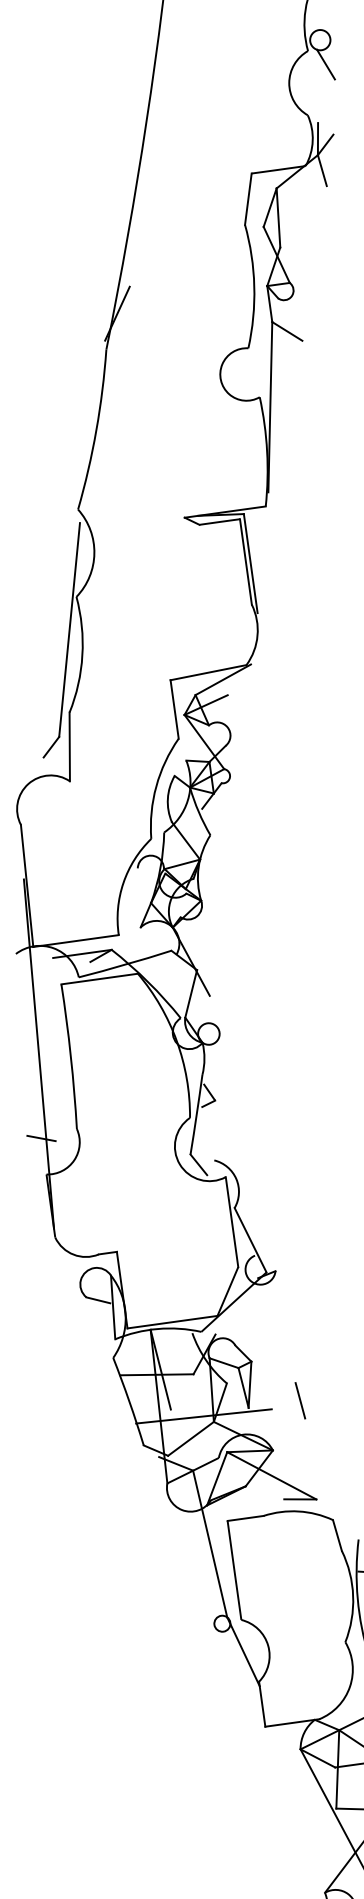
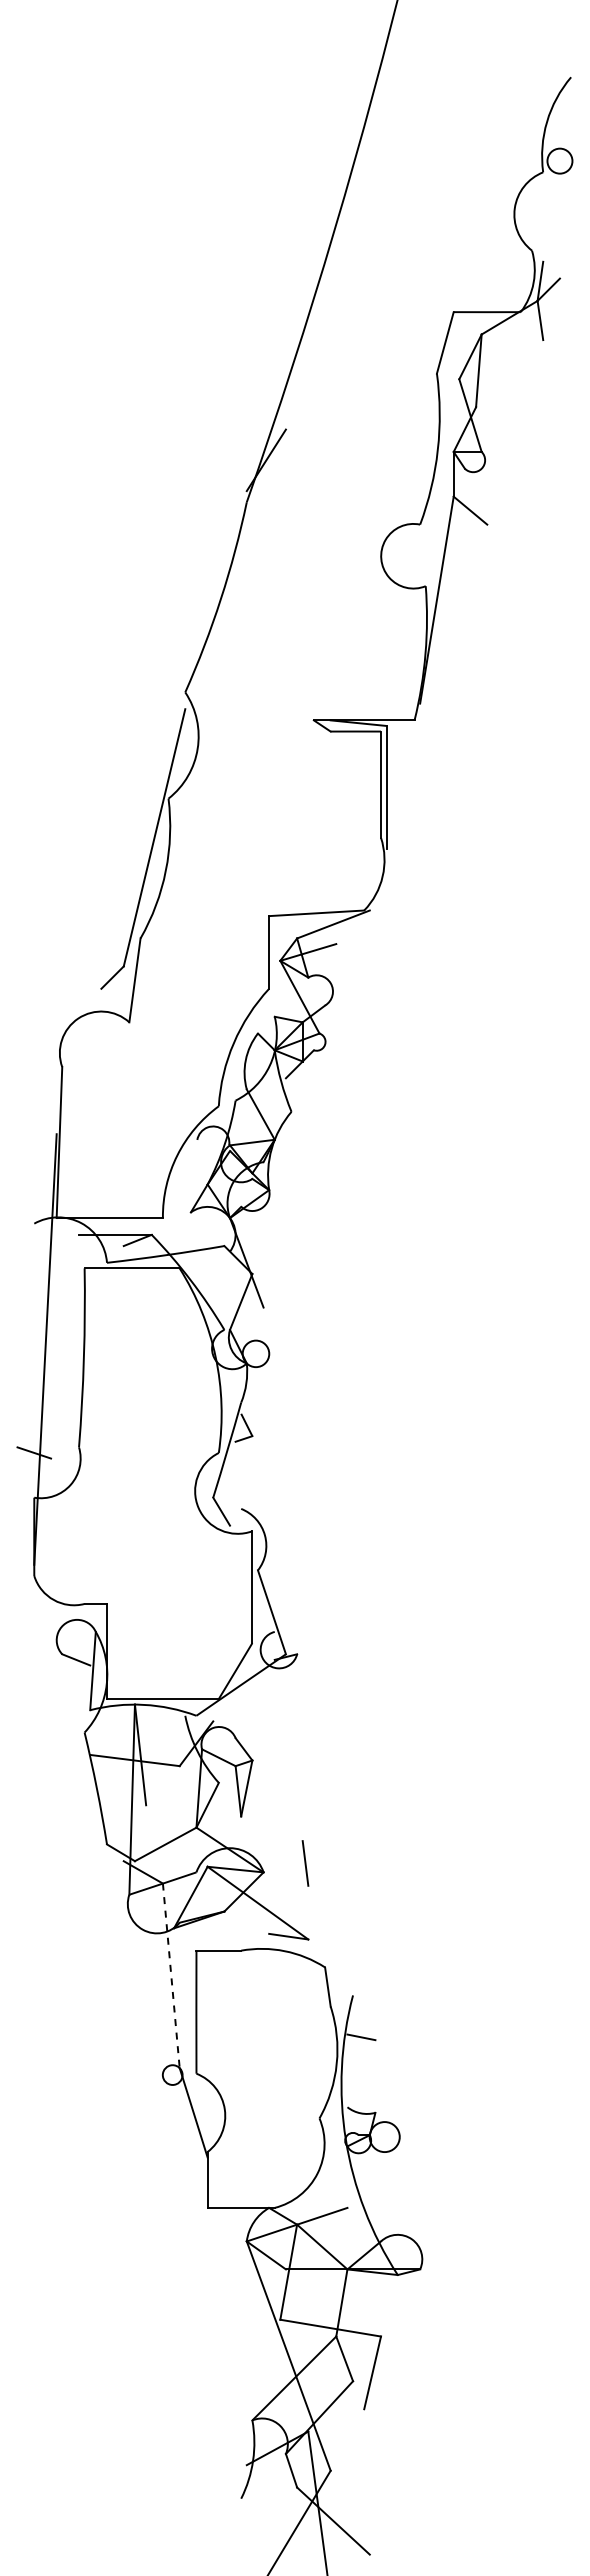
line: (325, 64) -> (562, 191), removed
line: (300, 1400) -> (305, 1863), moved
line: (204, 1416) -> (185, 1819), removed
line: (210, 1543) -> (171, 1975), solid -> dashed

